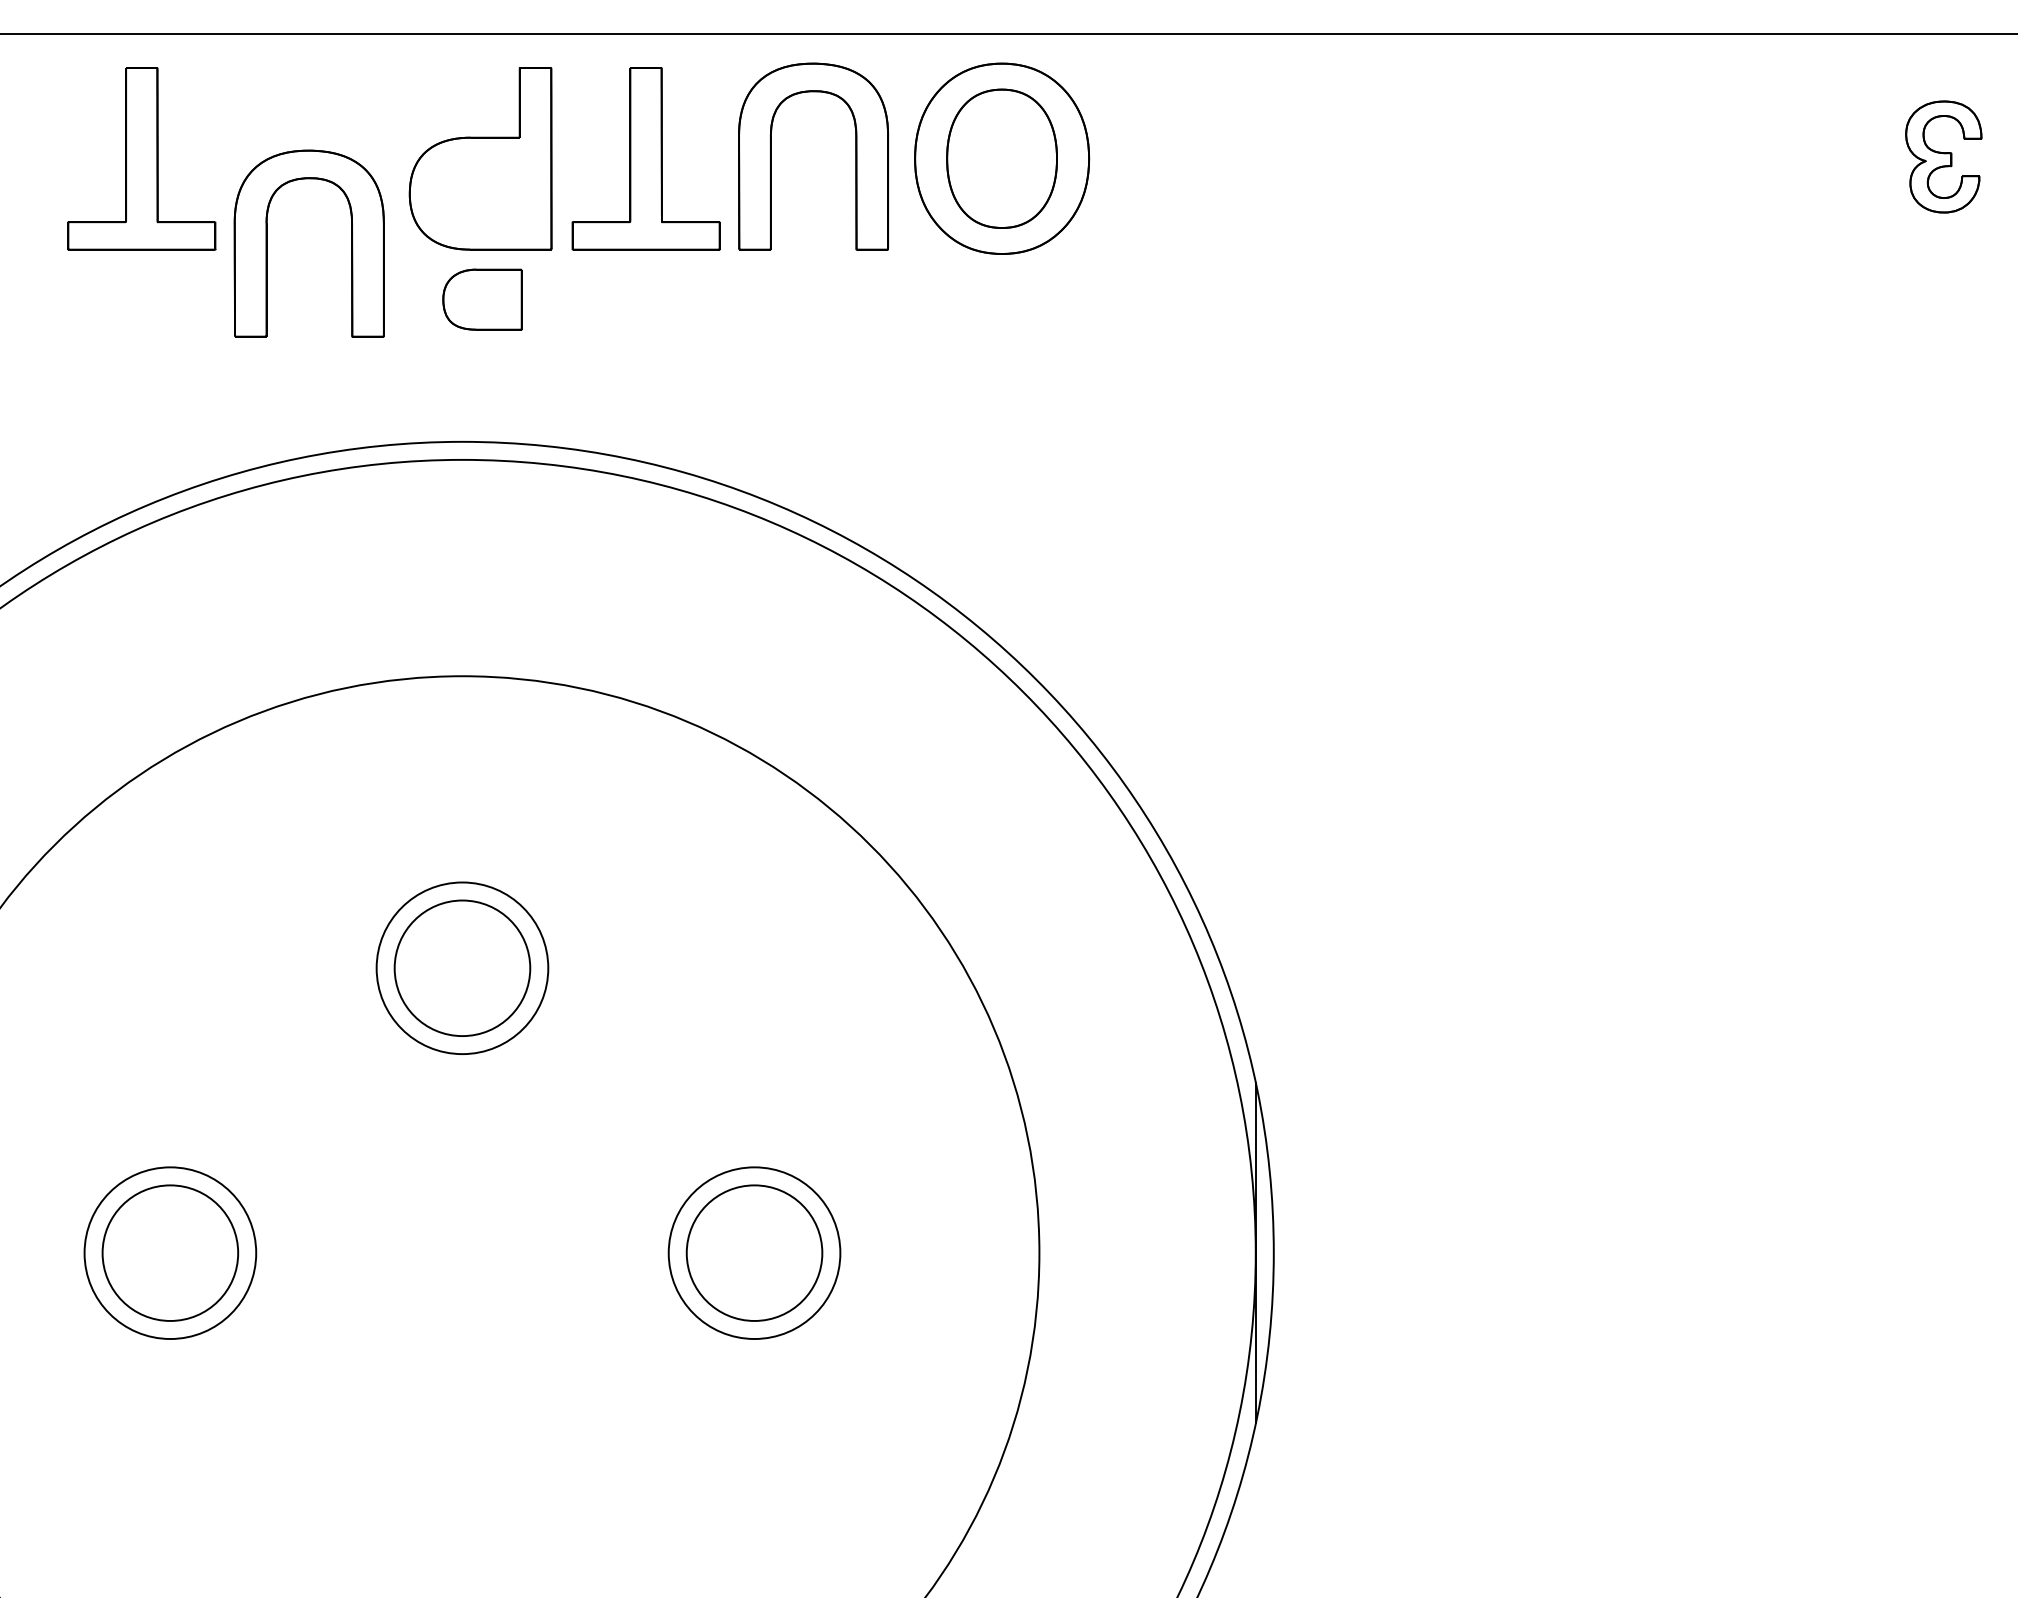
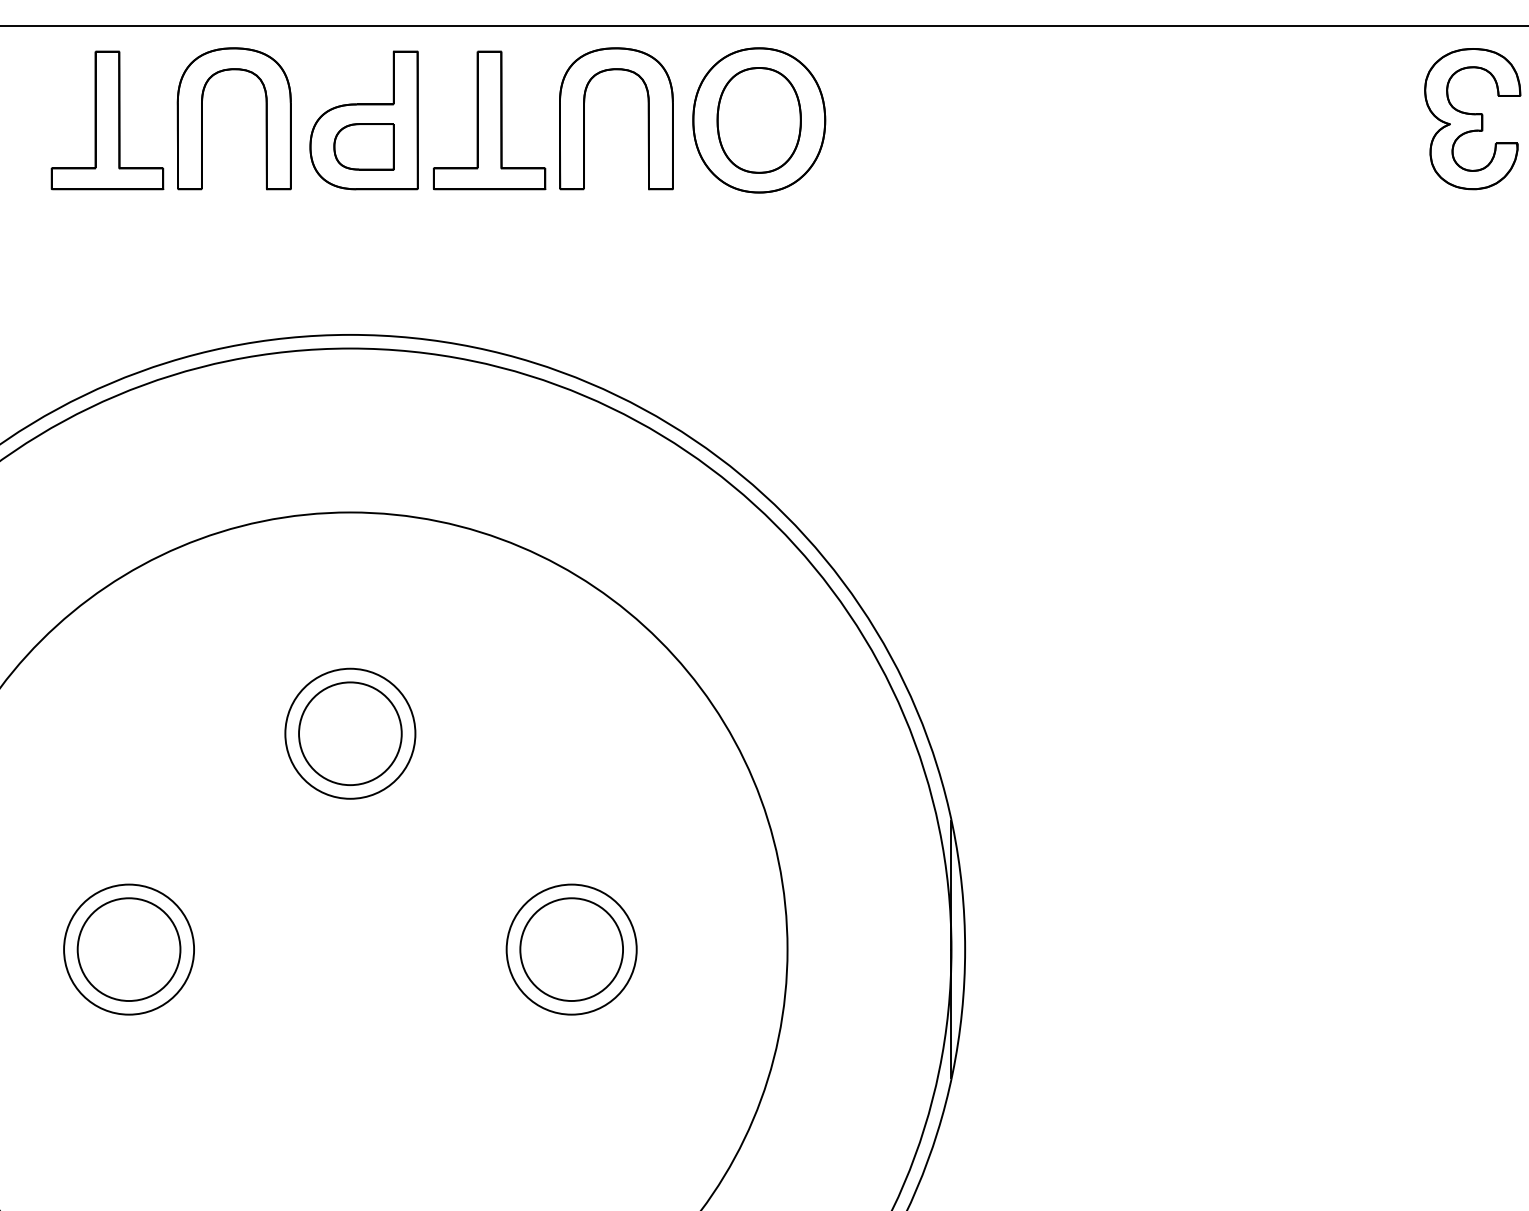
part: (1943, 156) -> (1472, 118), size x1.67
part: (267, 243) -> (202, 118), moved
part: (482, 299) -> (364, 146), moved

